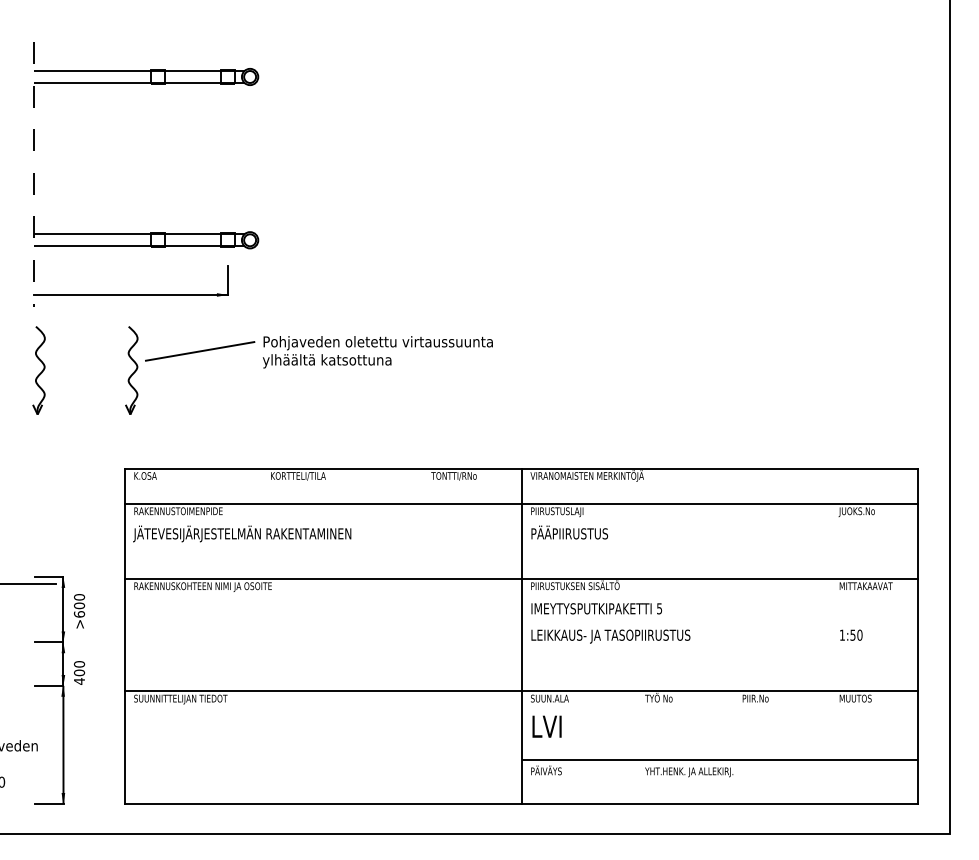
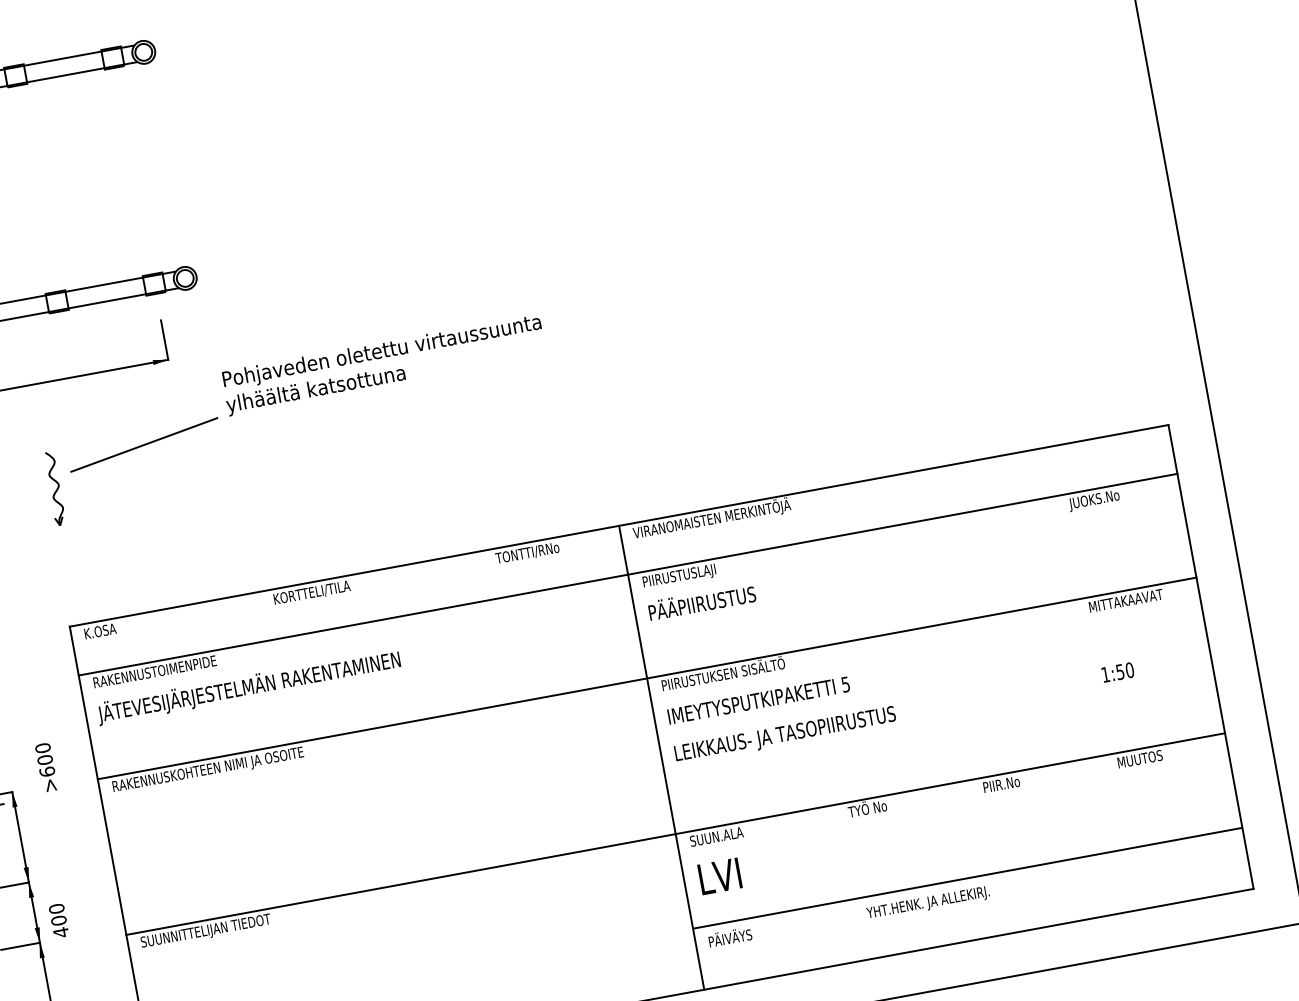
text: (377, 352) -> (383, 365), moved
part: (131, 370) -> (54, 488), size x0.6
text: (79, 611) -> (46, 767), moved

